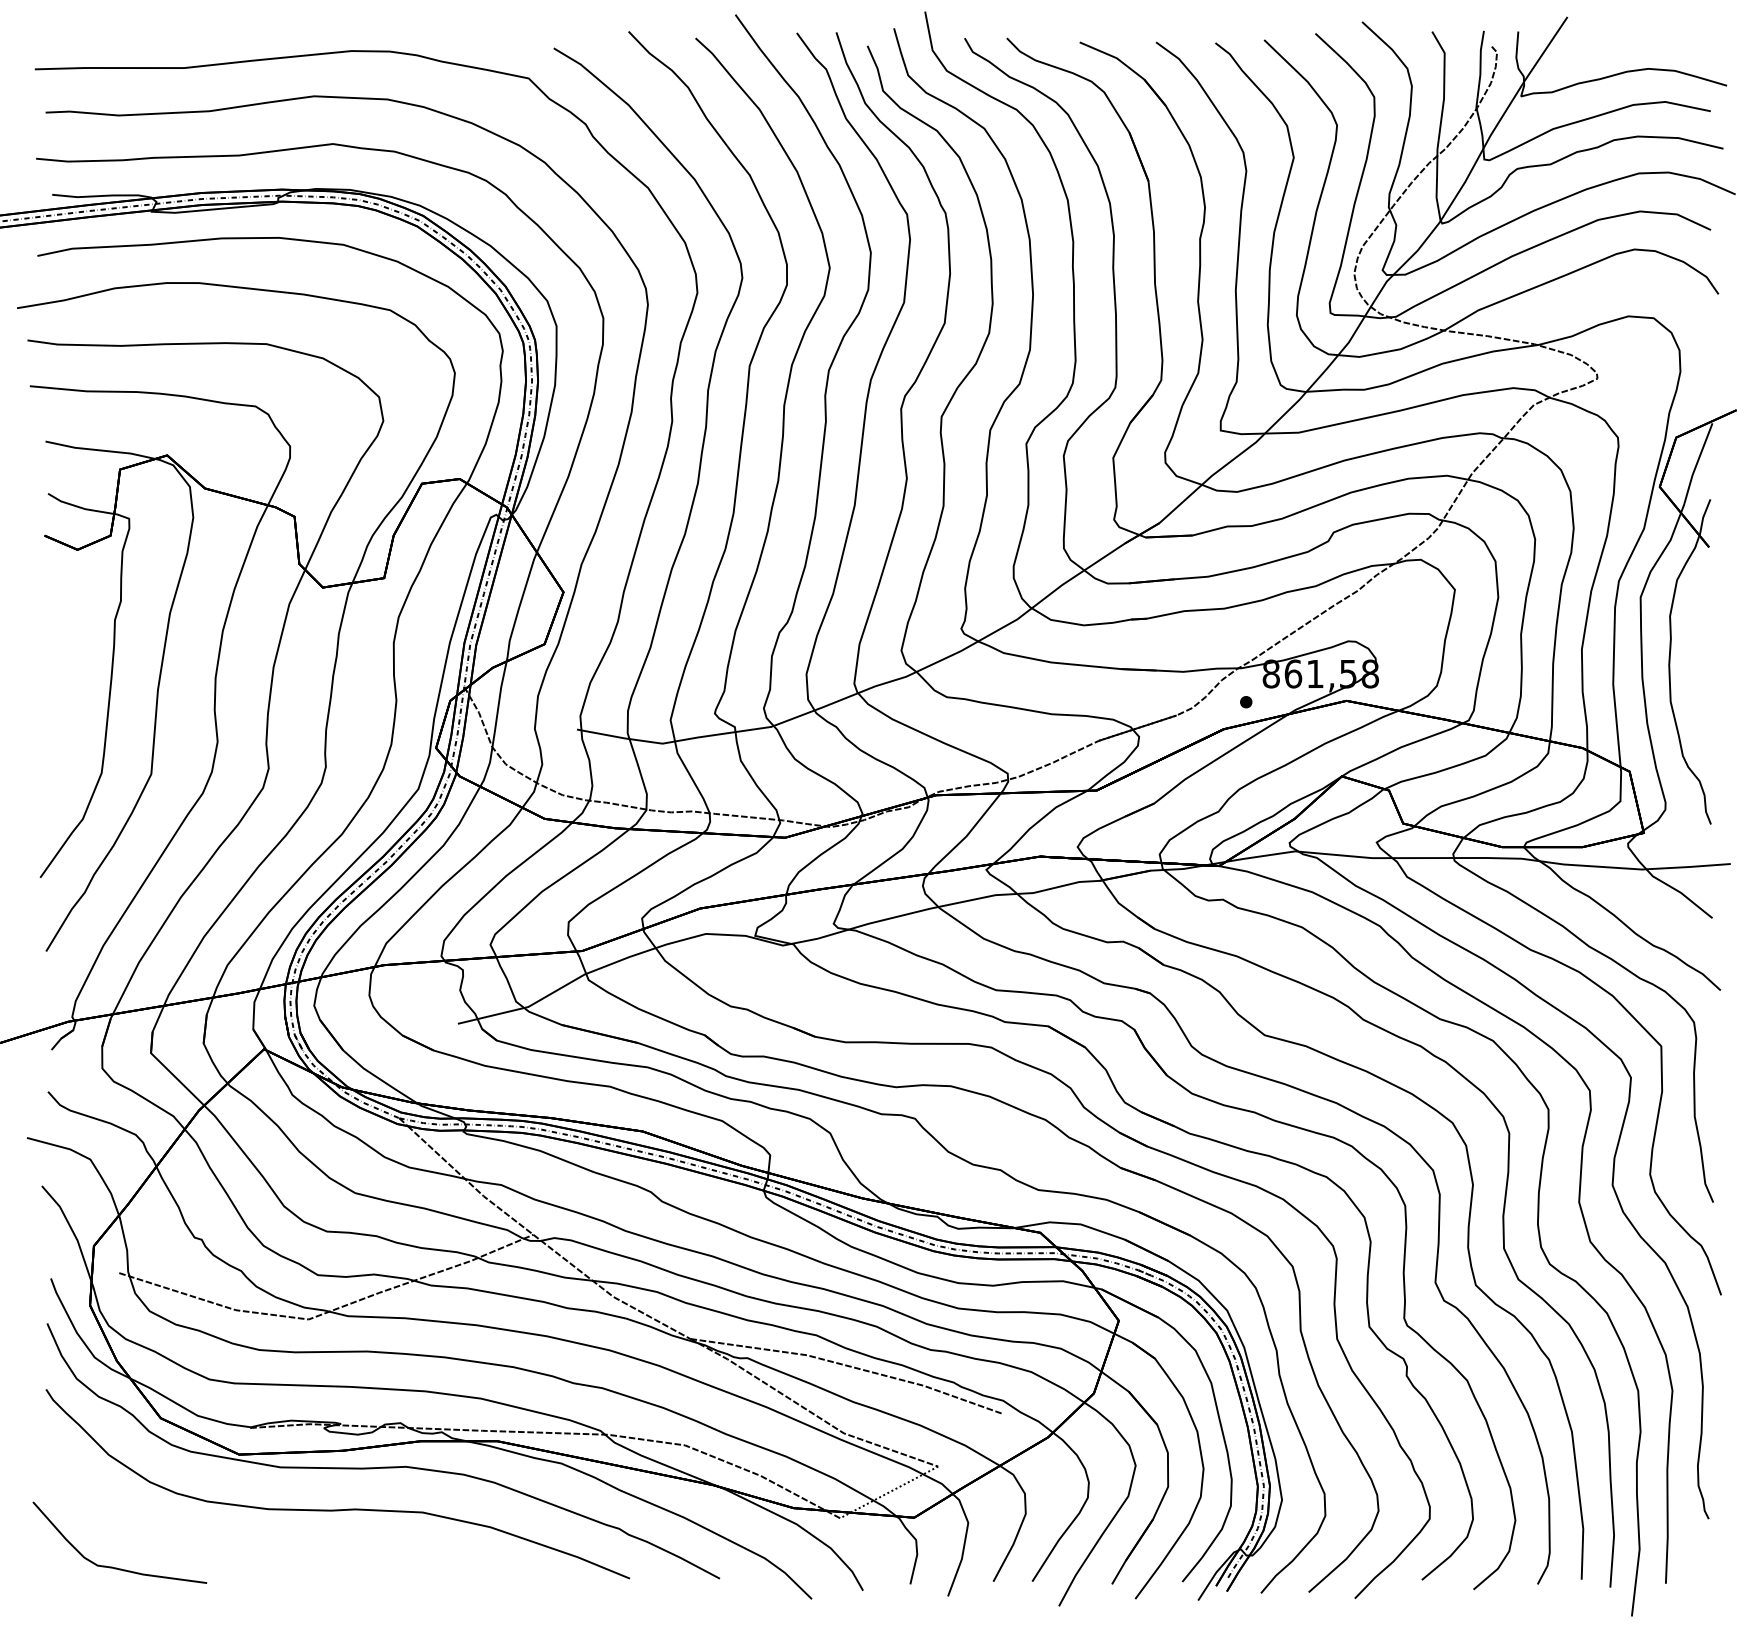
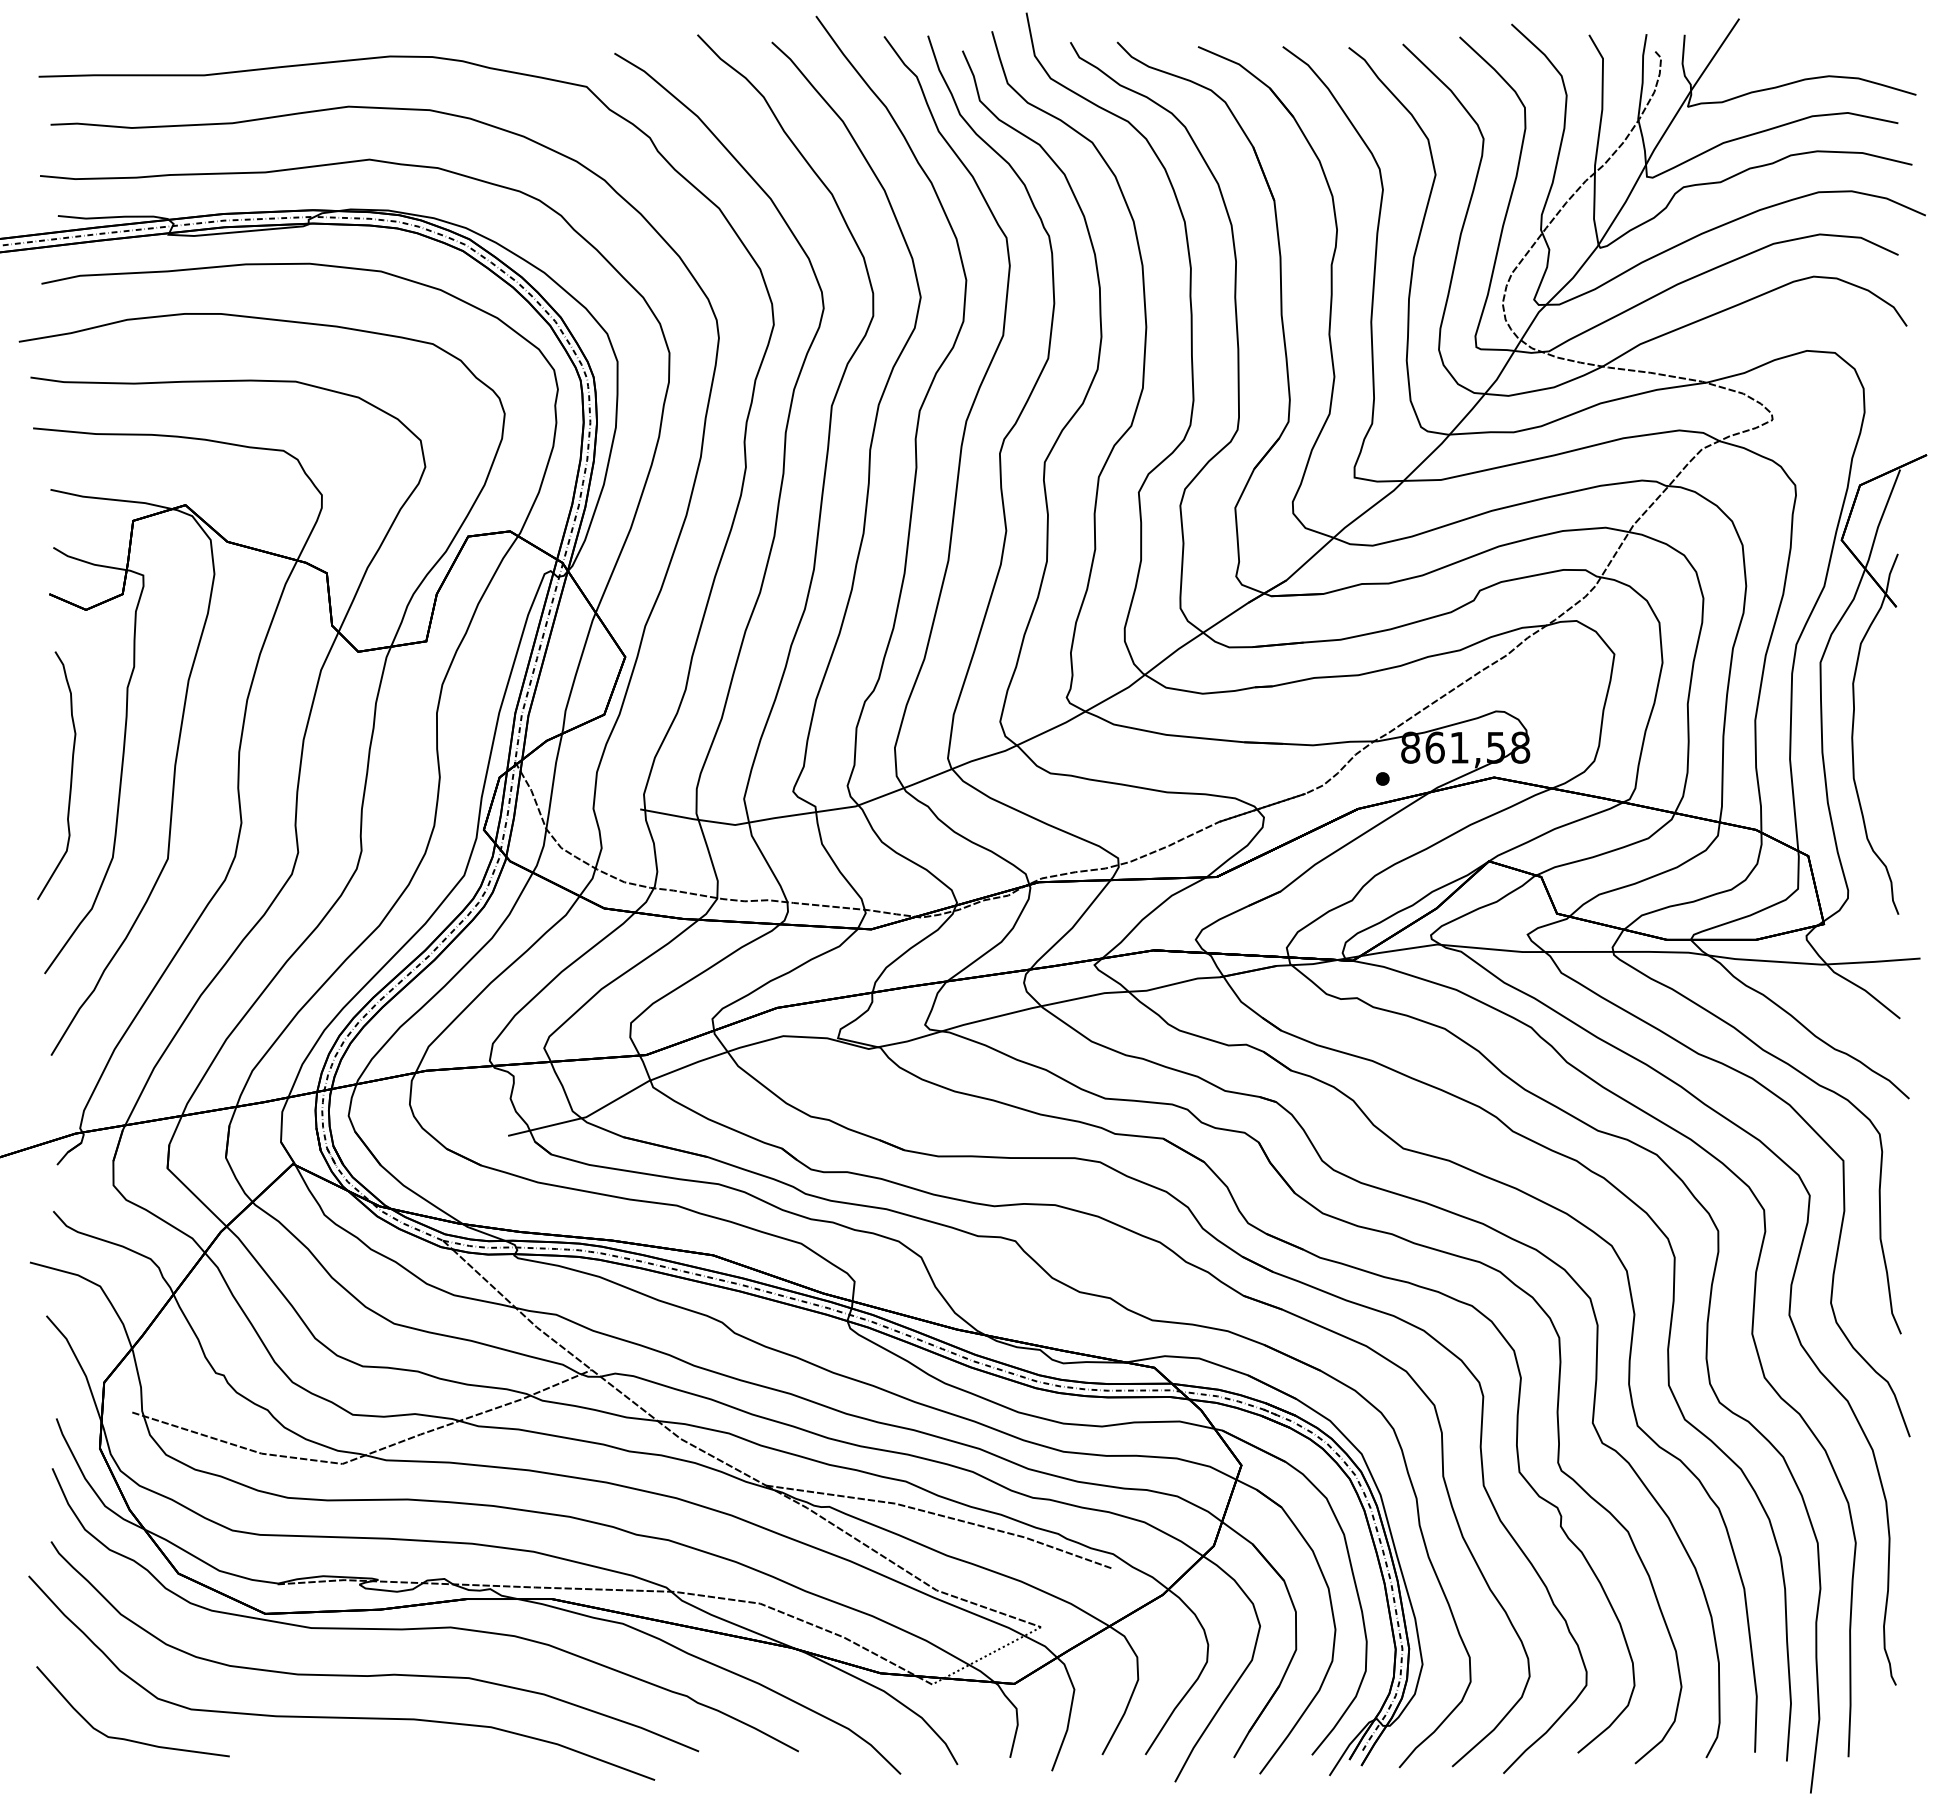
curve: (63, 699) -> (70, 775), added
curve: (307, 1547) -> (341, 1716), added

